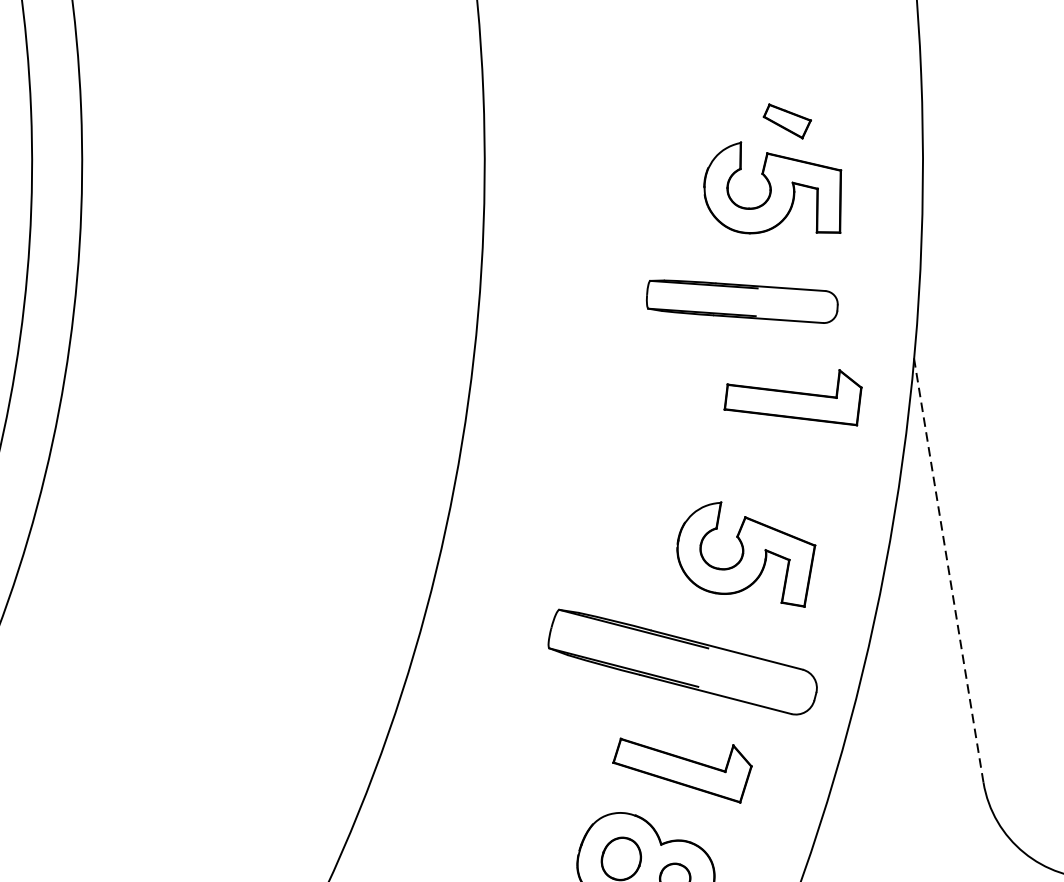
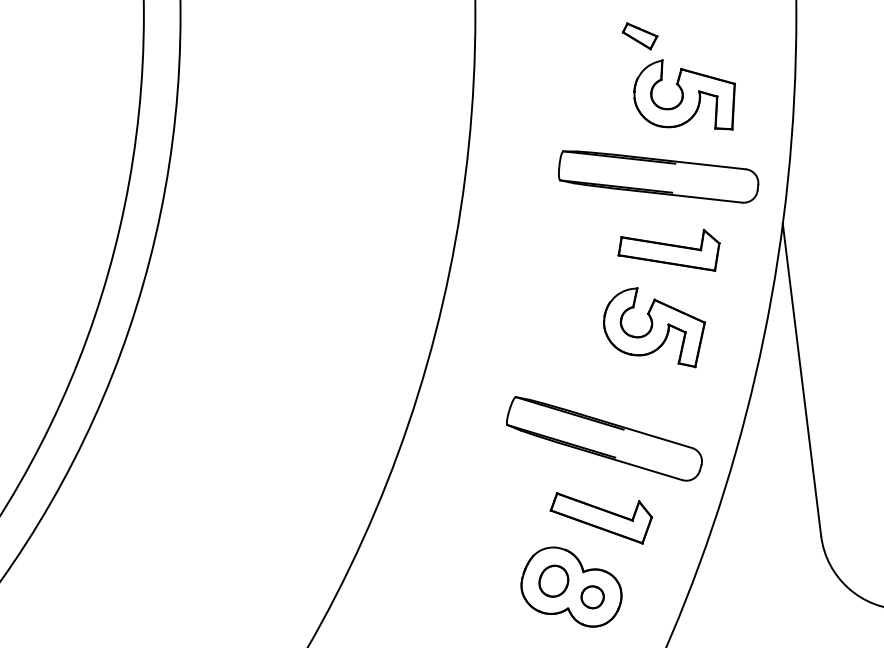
part: (786, 121) -> (639, 36), moved
part: (741, 301) -> (658, 176), size x1.43
part: (792, 398) -> (668, 249), moved
part: (746, 555) -> (654, 327), moved
line: (948, 570) -> (801, 379), dashed -> solid

